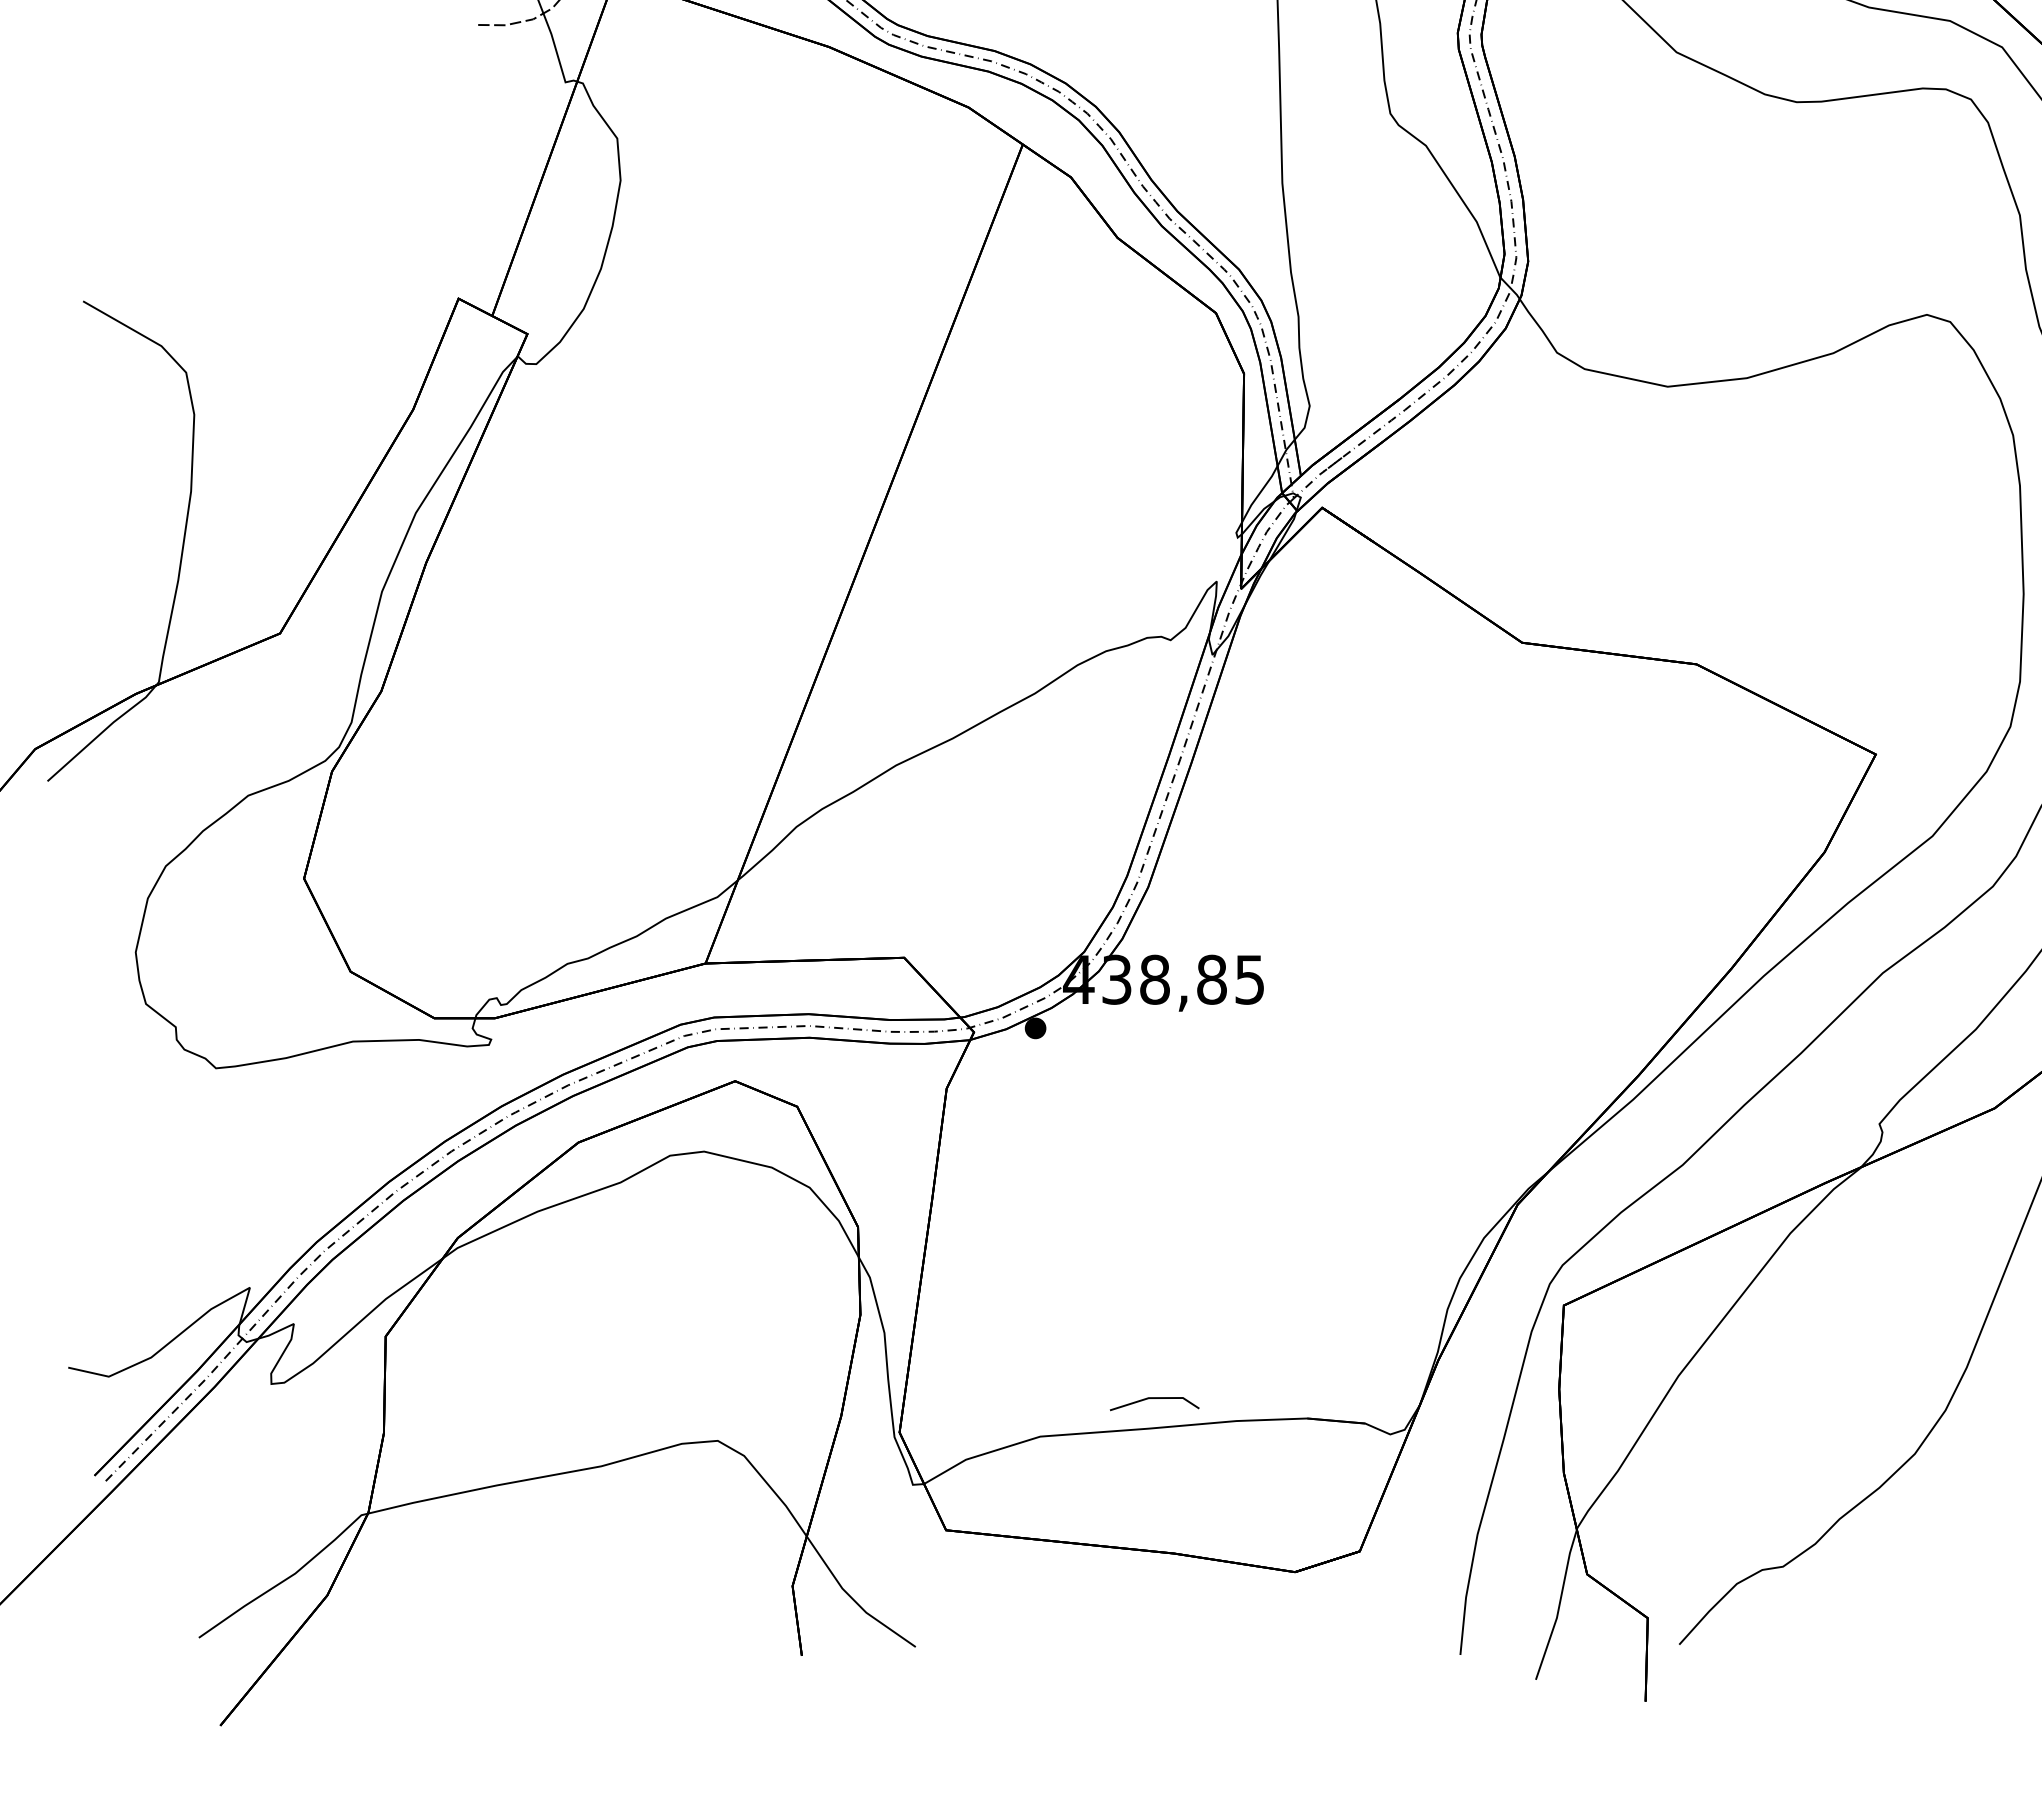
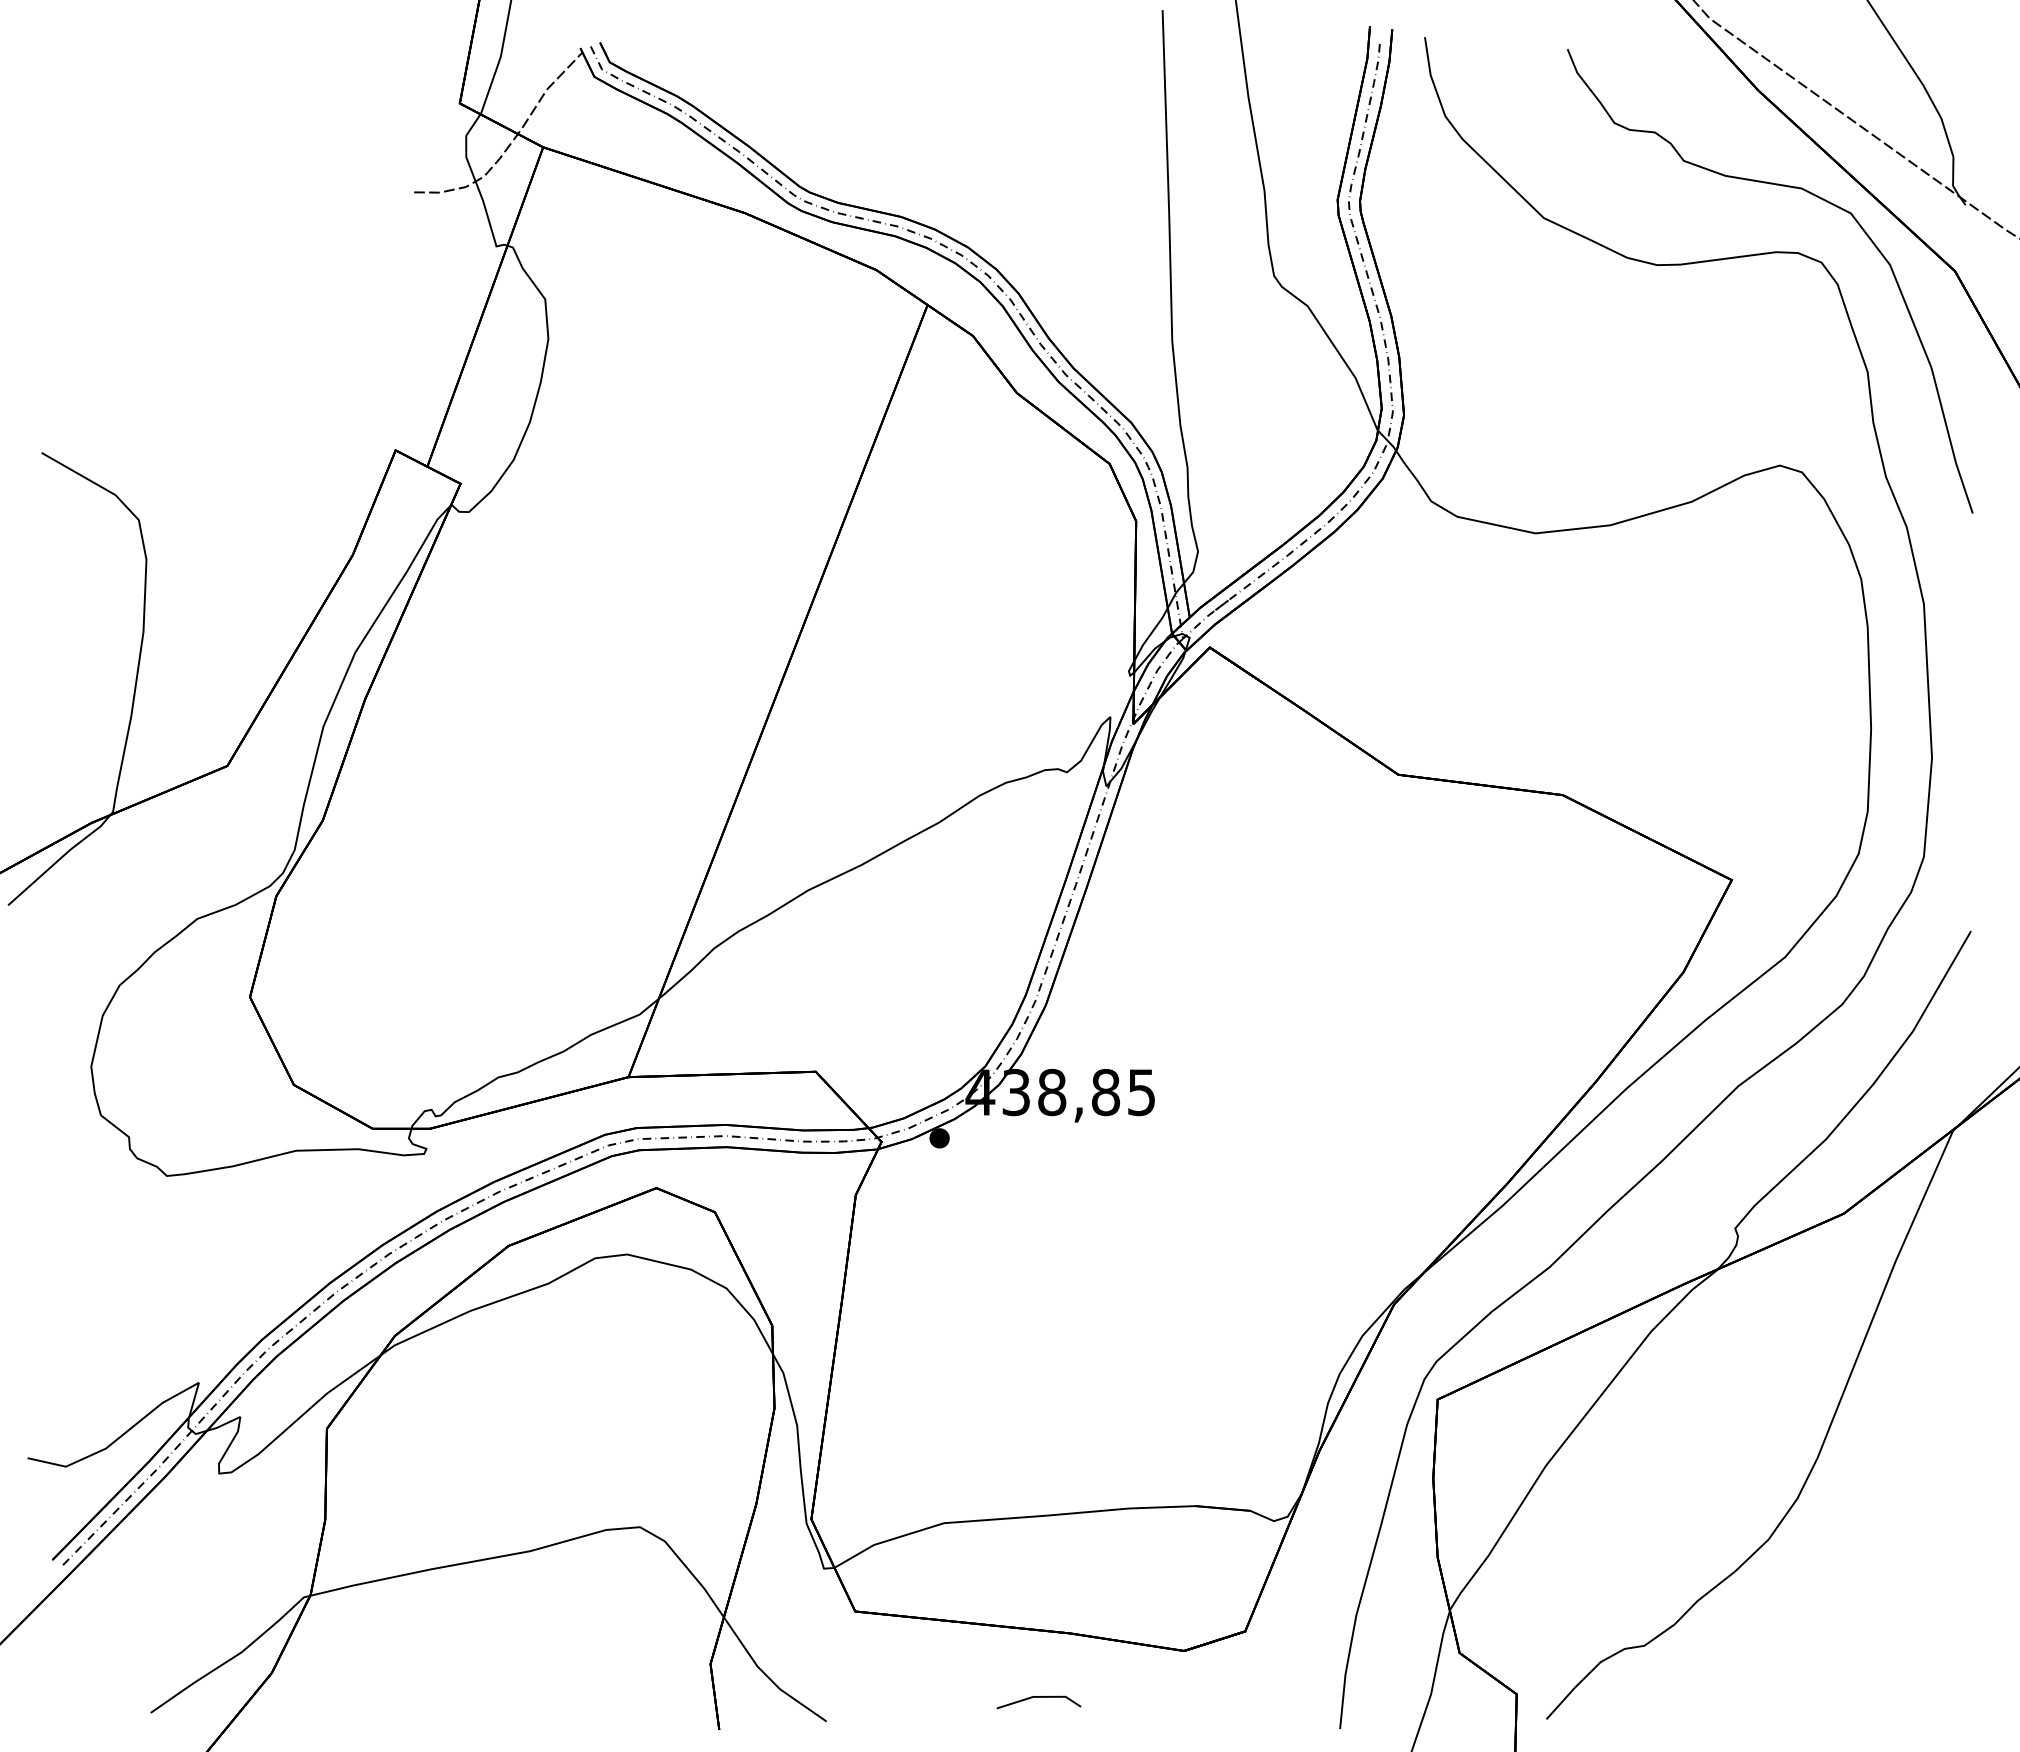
line: (1154, 1398) -> (1038, 1697), moved

